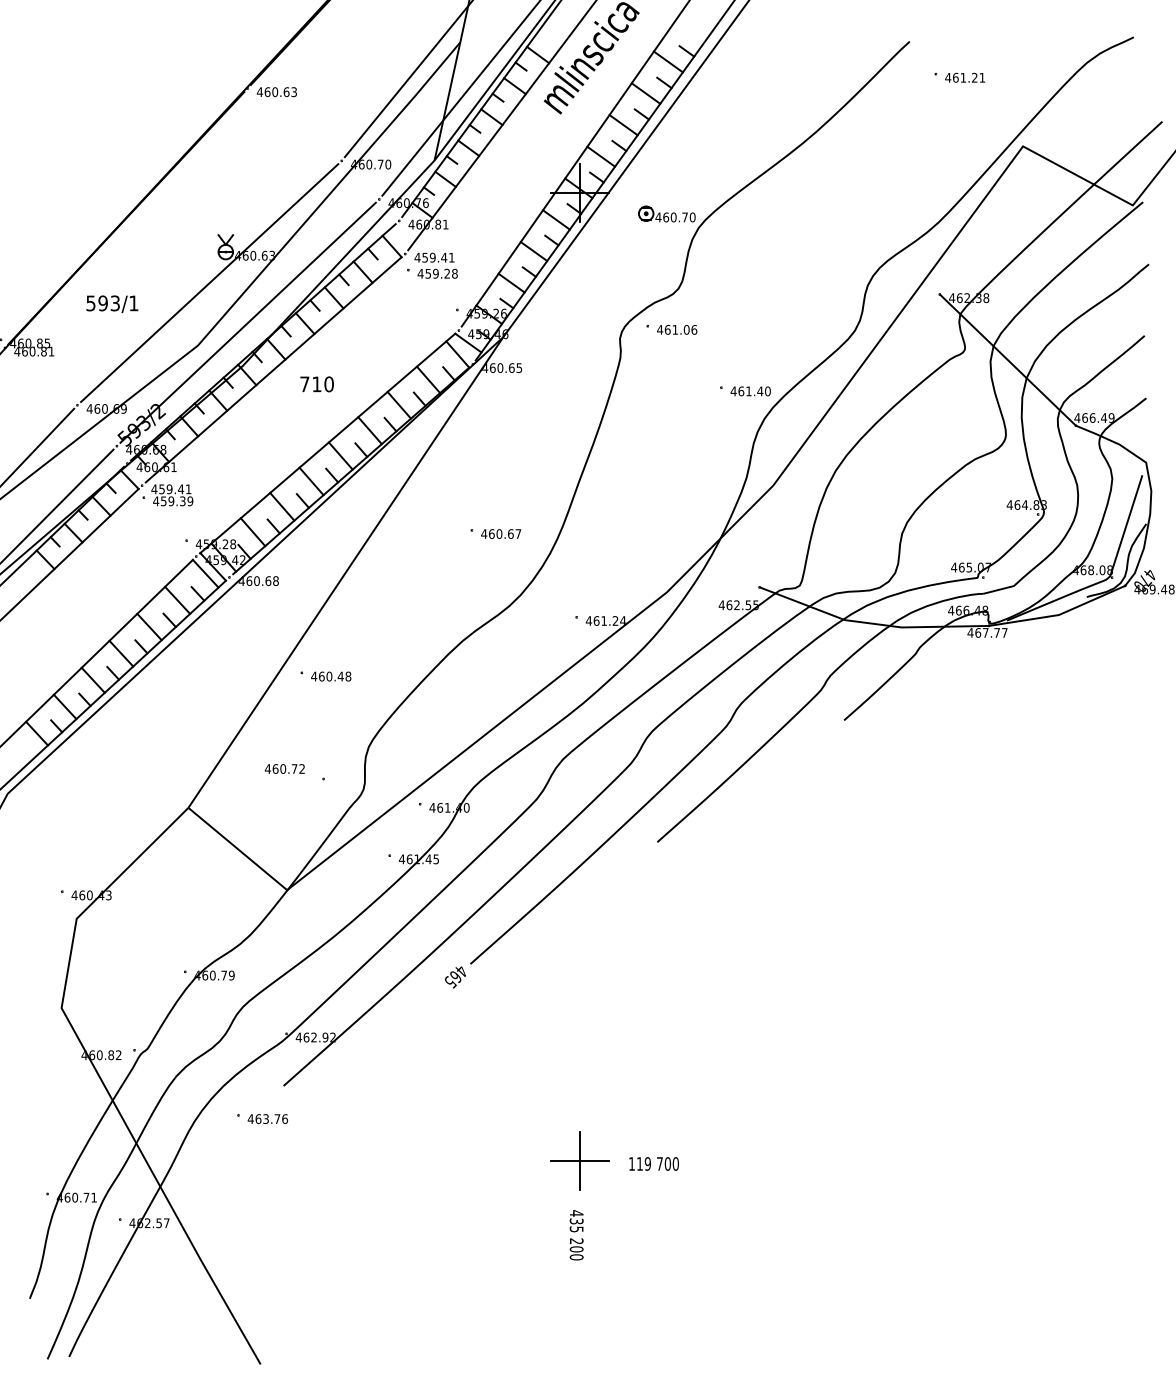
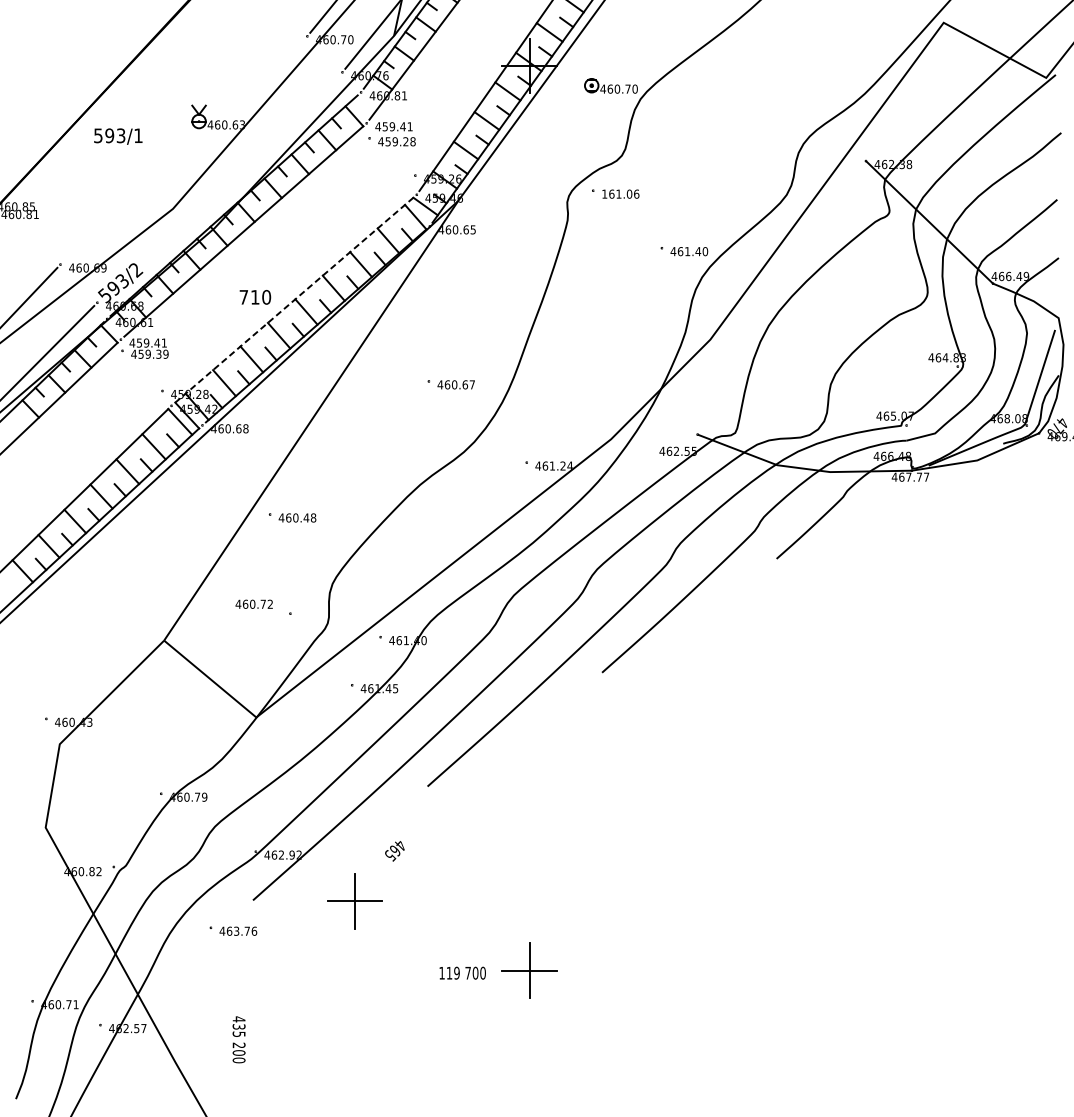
line: (209, 283) -> (183, 150), removed
text: (112, 304) -> (118, 136), moved
line: (247, 322) -> (219, 187), removed
text: (660, 329) -> (605, 193), 461.06 -> 161.06
text: (316, 384) -> (254, 297), moved
line: (328, 443) -> (294, 300), solid -> dashed
text: (455, 977) -> (394, 851), moved
part: (392, 1086) -> (354, 900), added
text: (653, 1163) -> (462, 972), moved
text: (576, 1235) -> (238, 1040), moved

